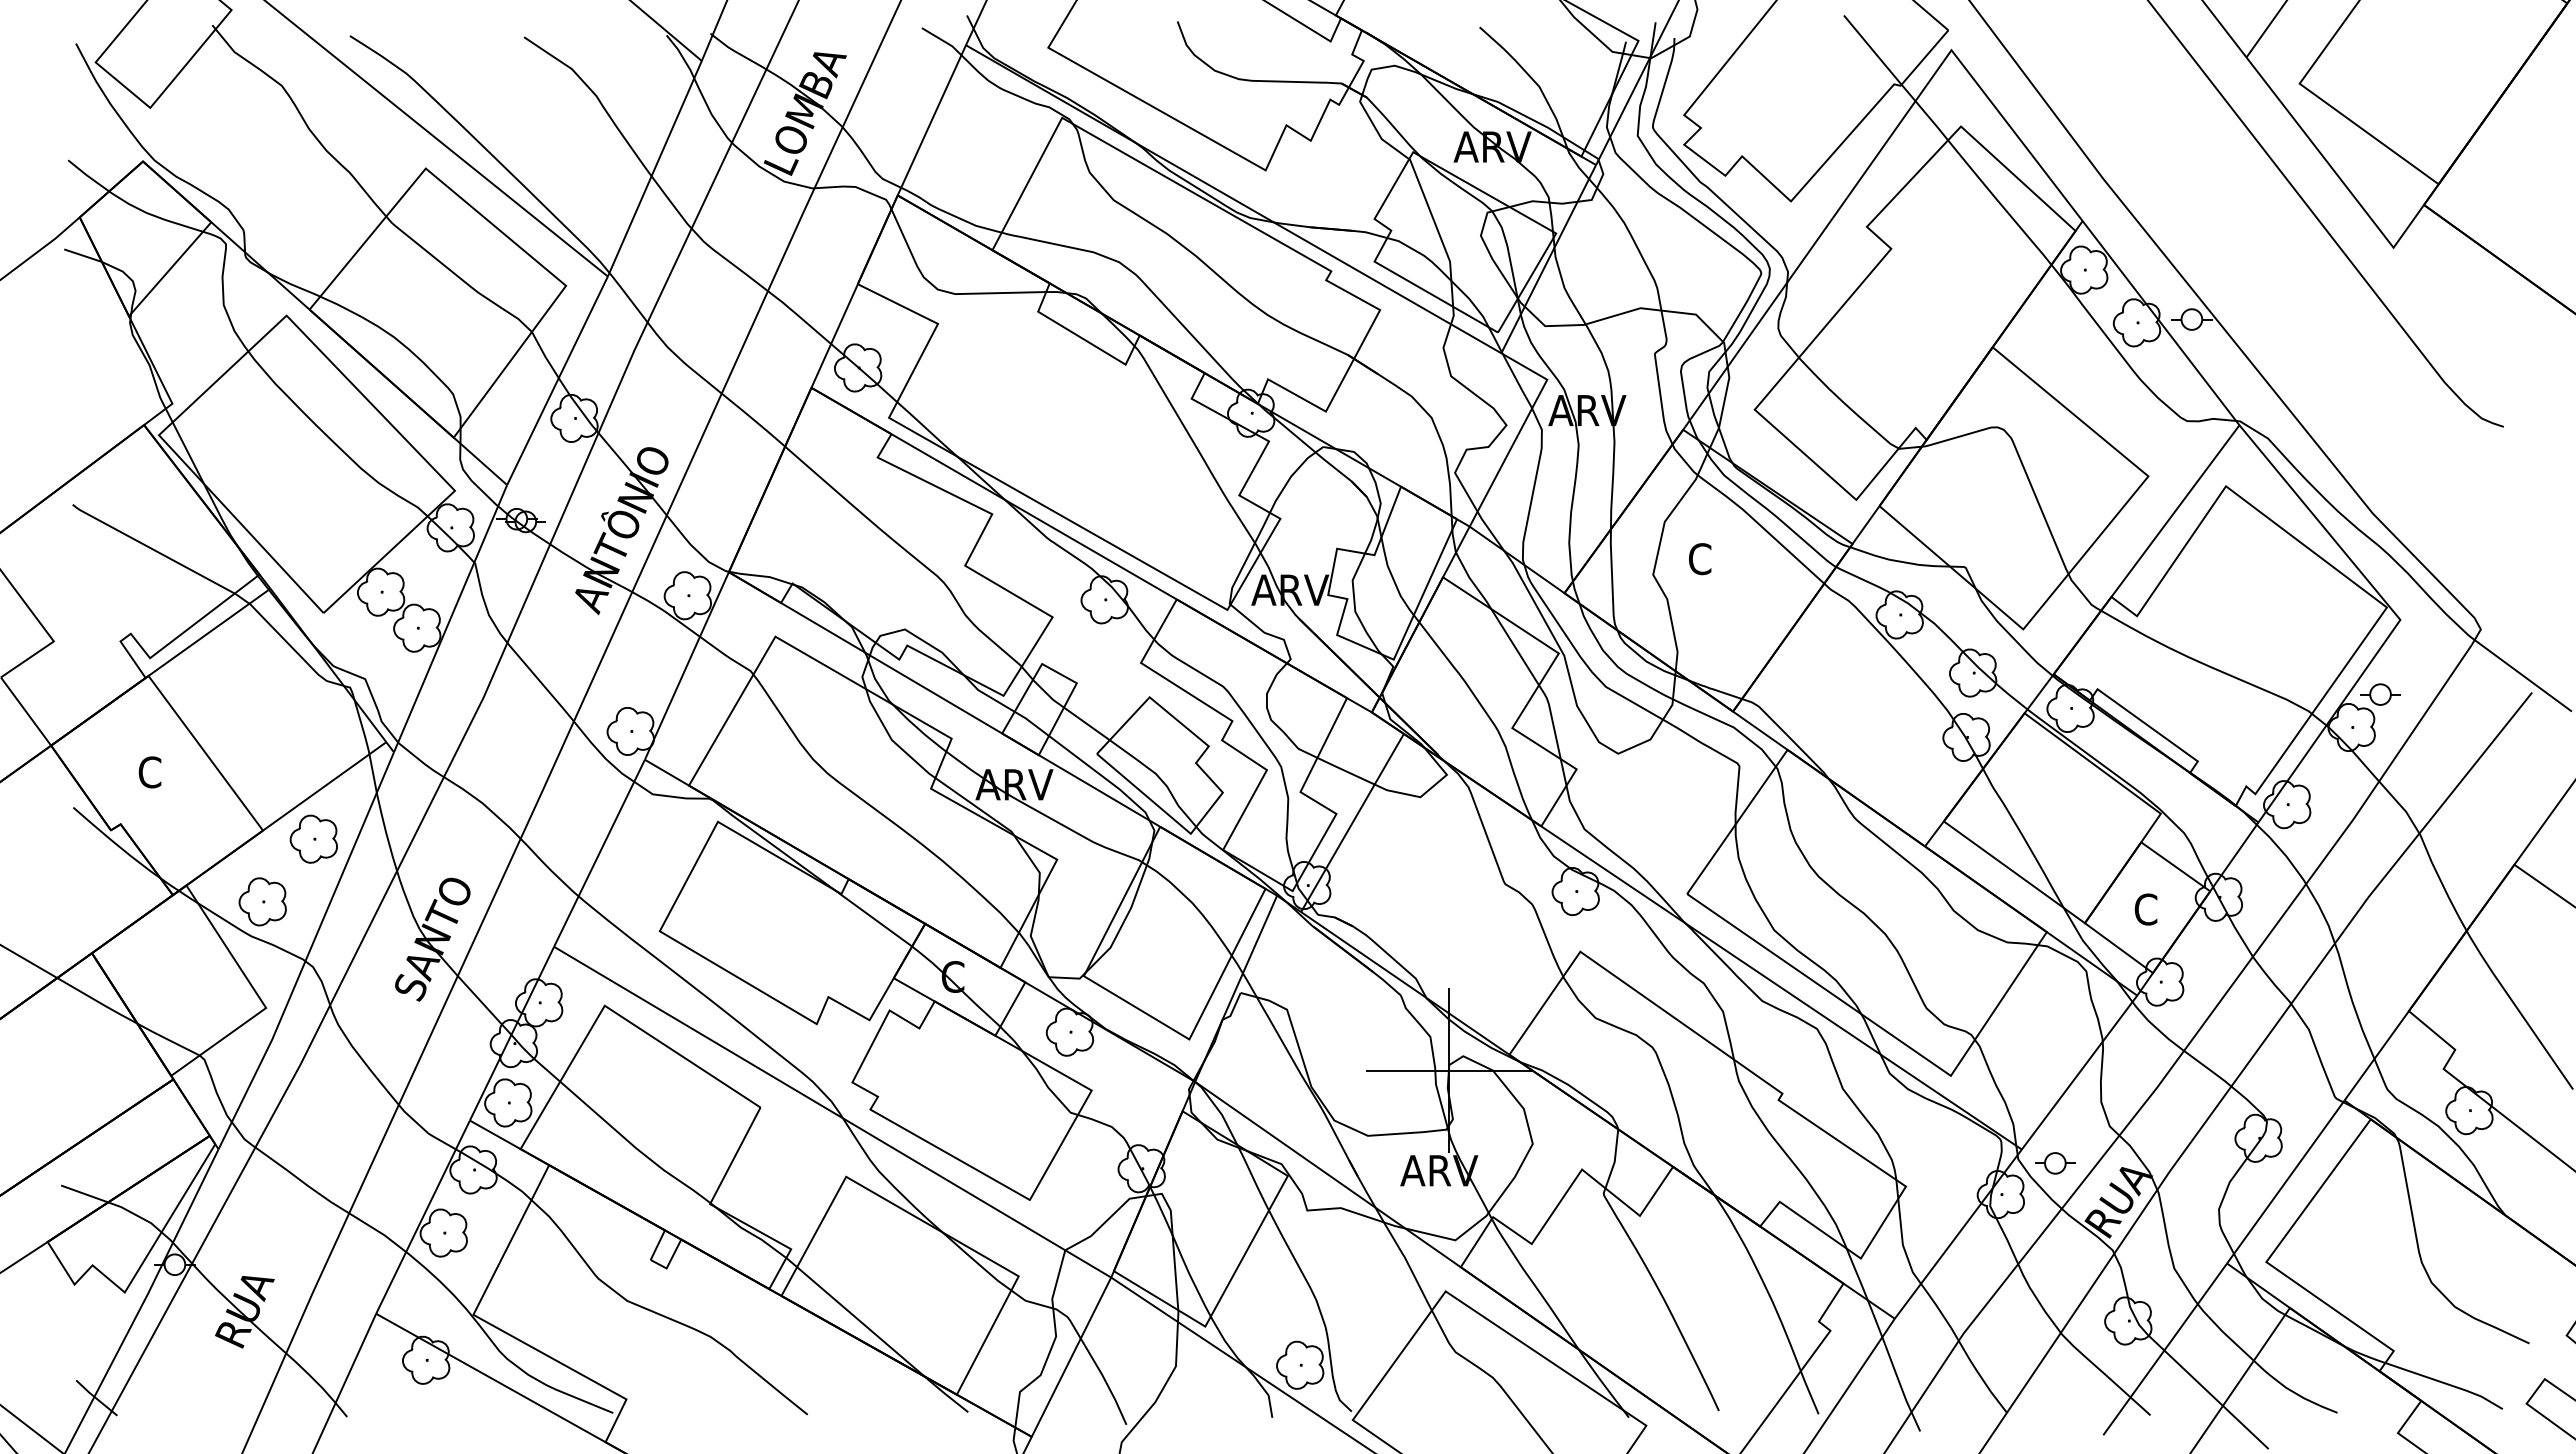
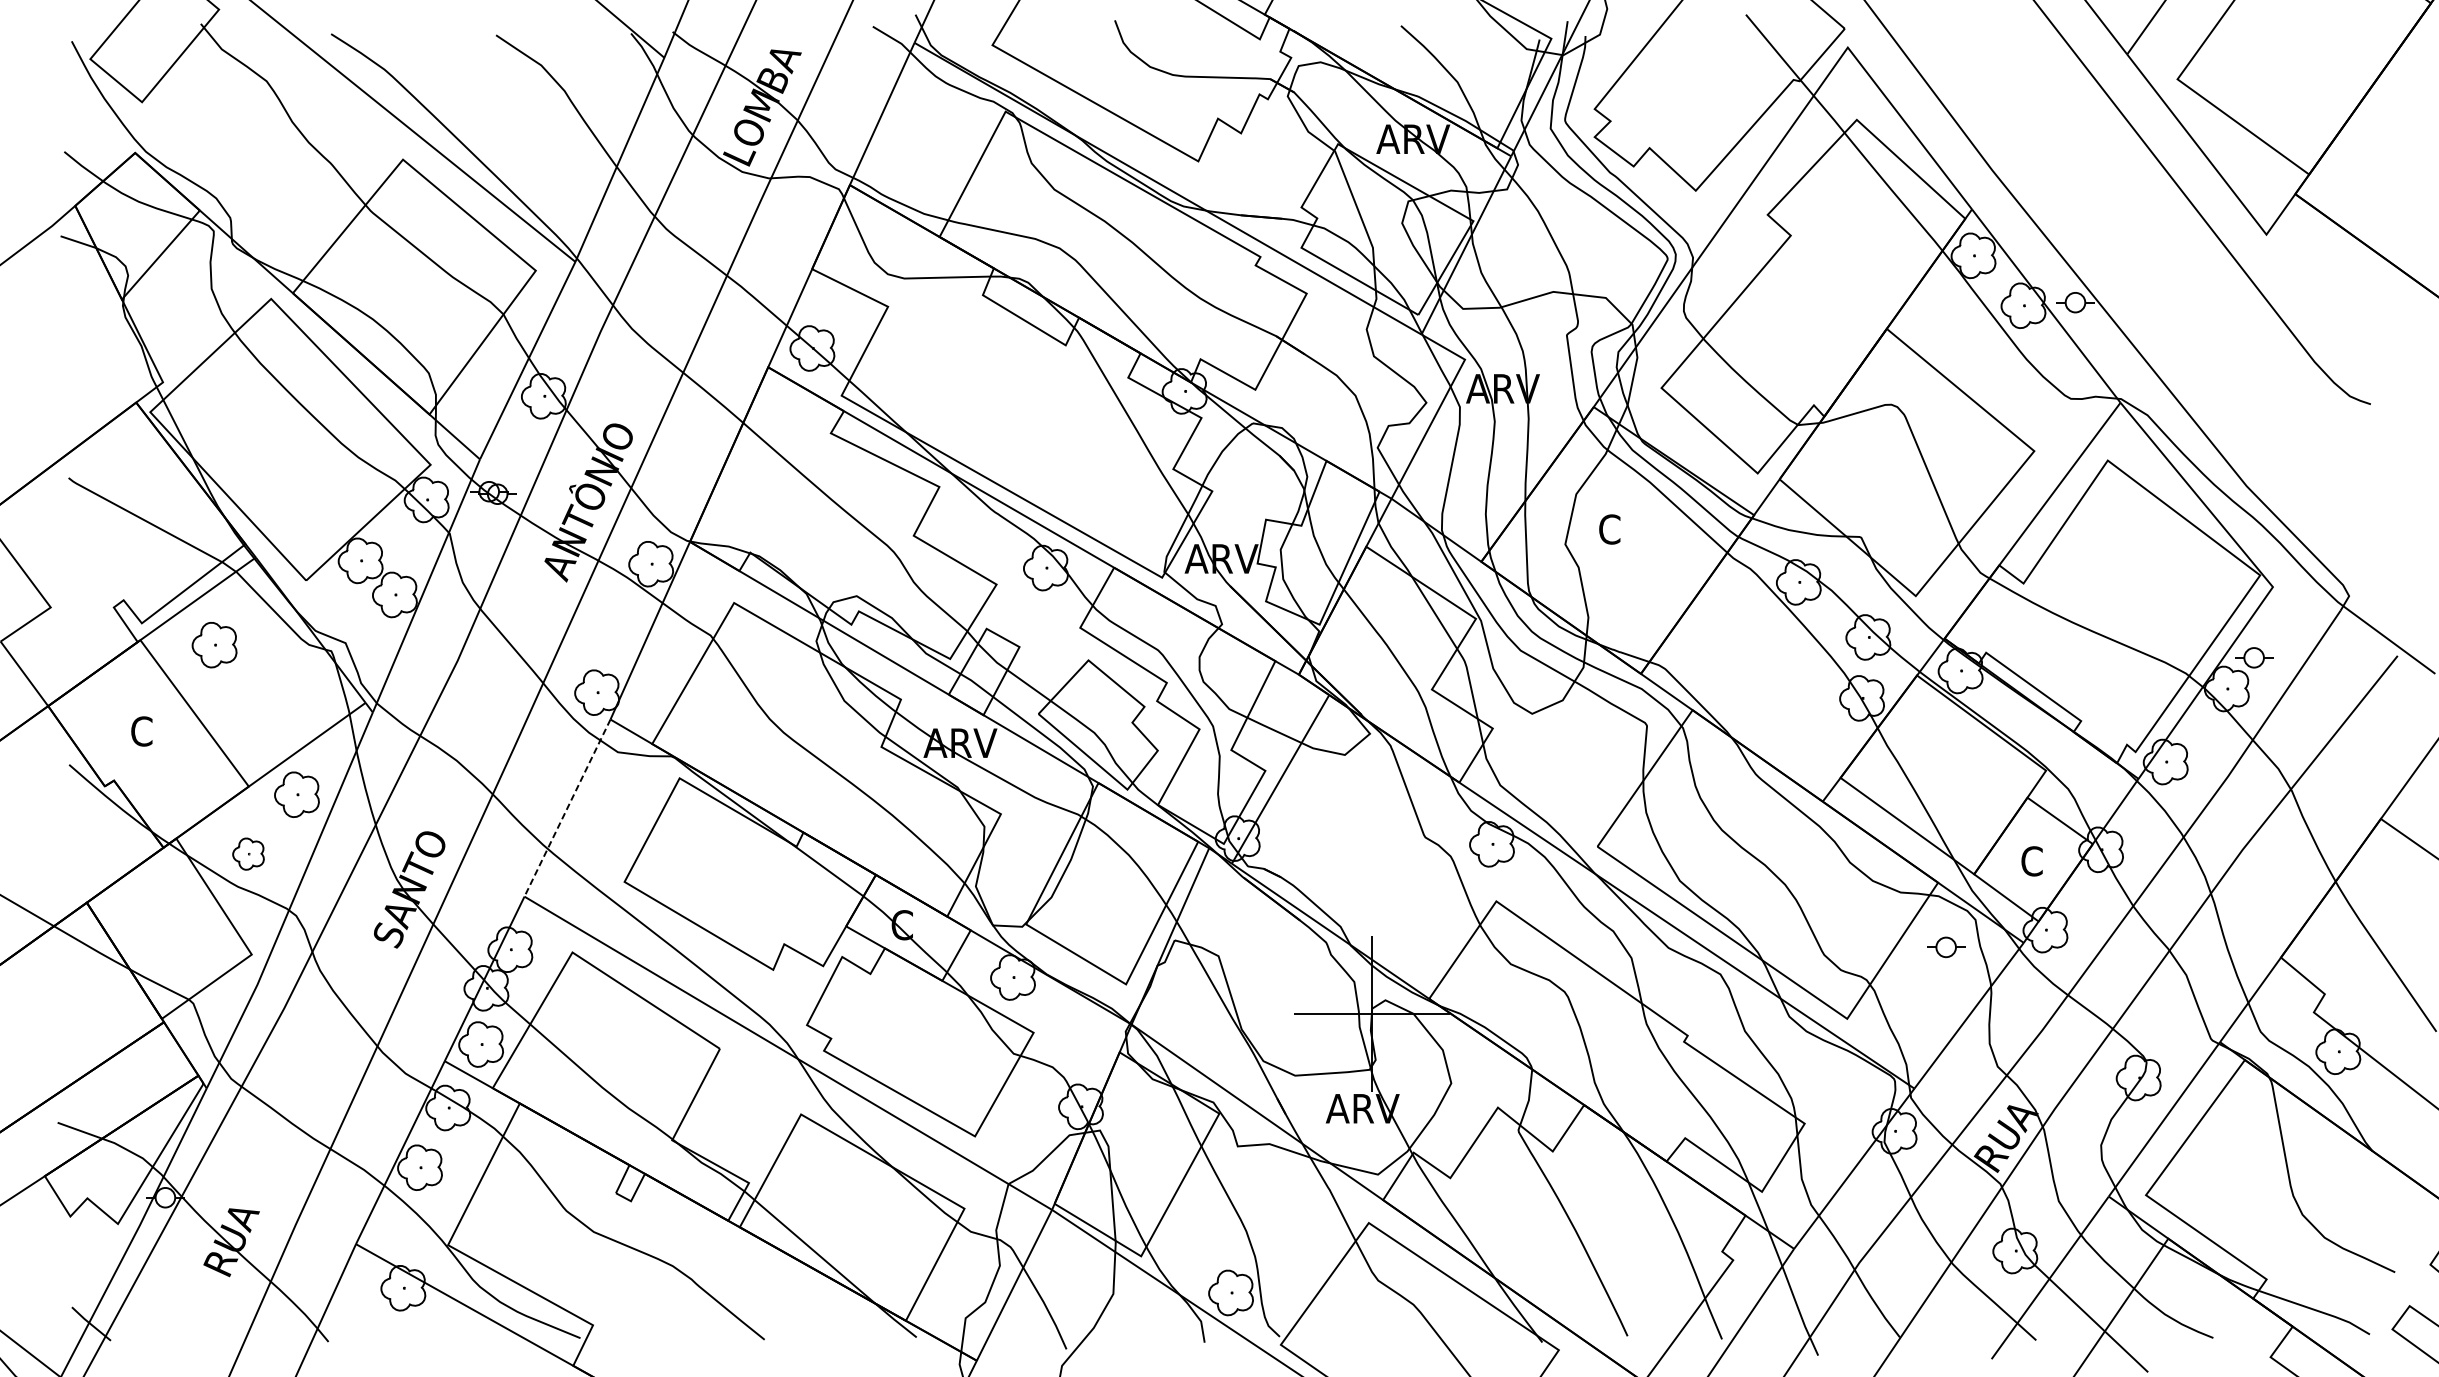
part: (226, 680) -> (214, 644), added
line: (599, 853) -> (567, 808), solid -> dashed
part: (262, 901) -> (248, 853), size x0.7
part: (2055, 1163) -> (1946, 947), moved

